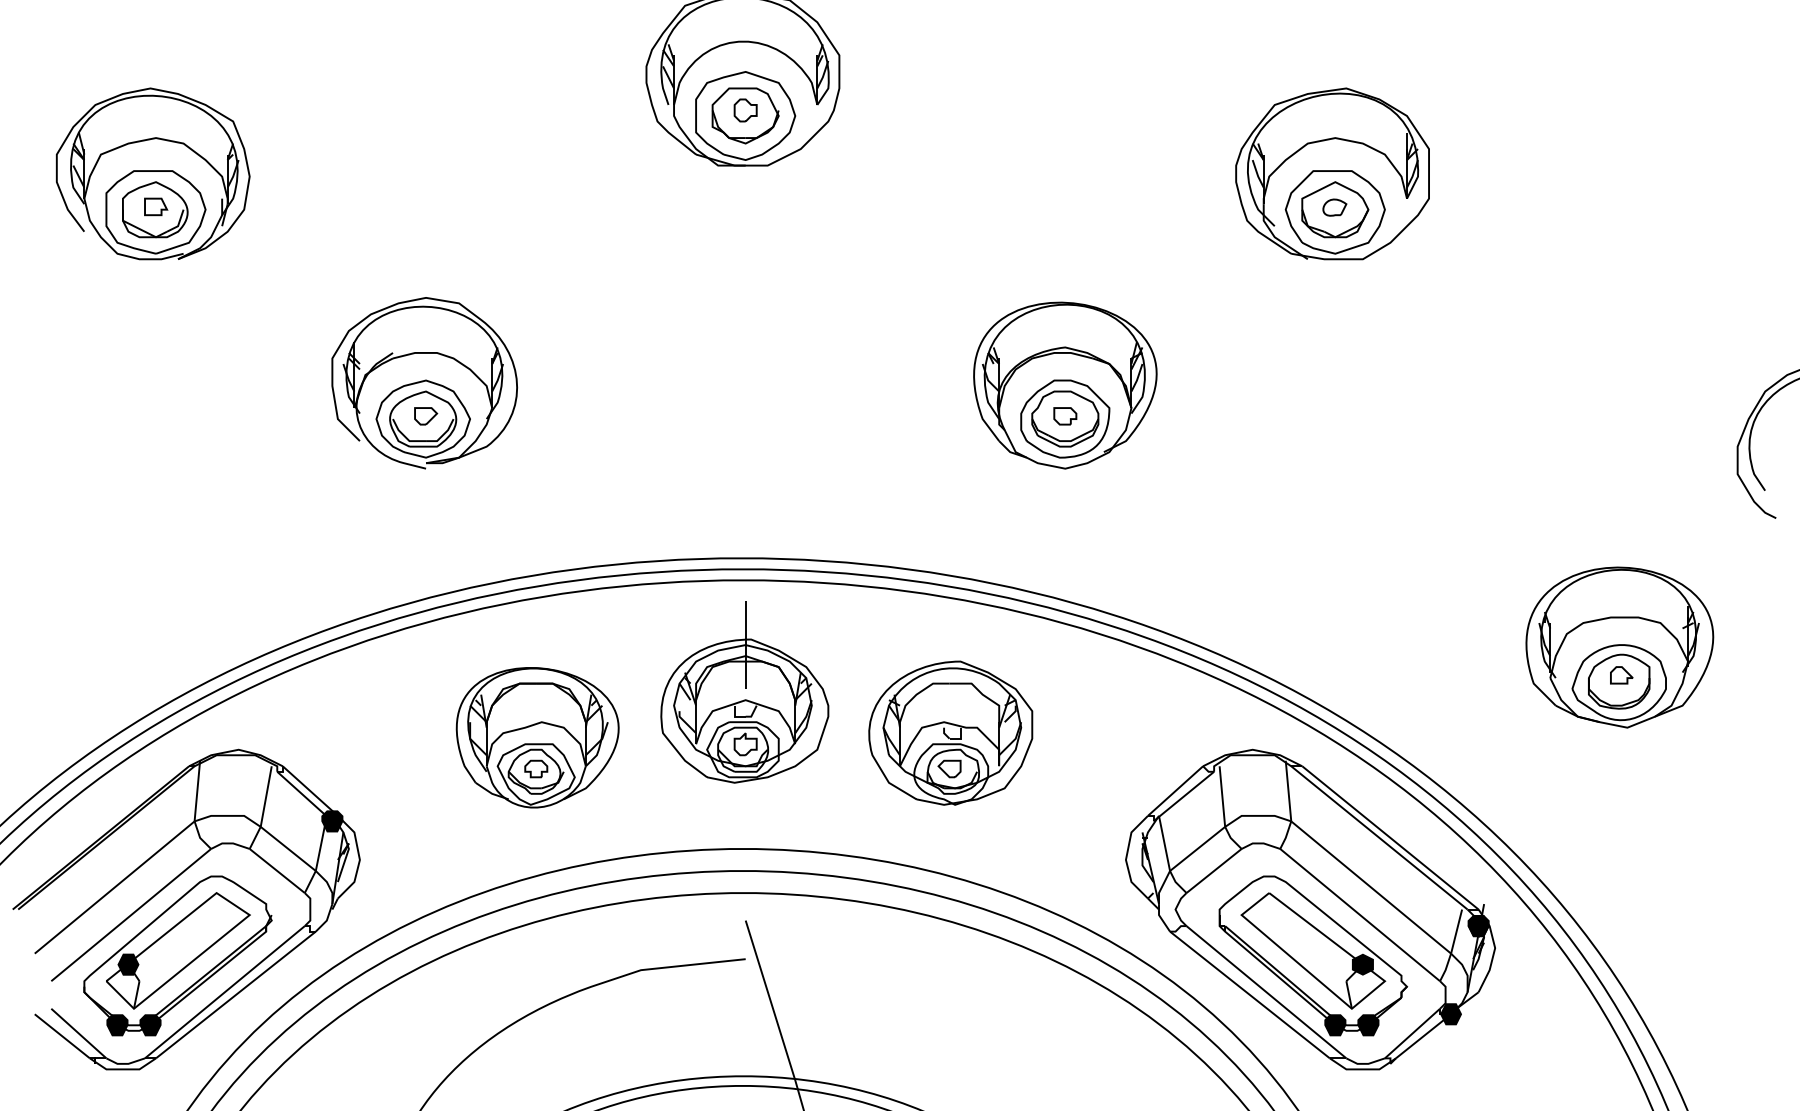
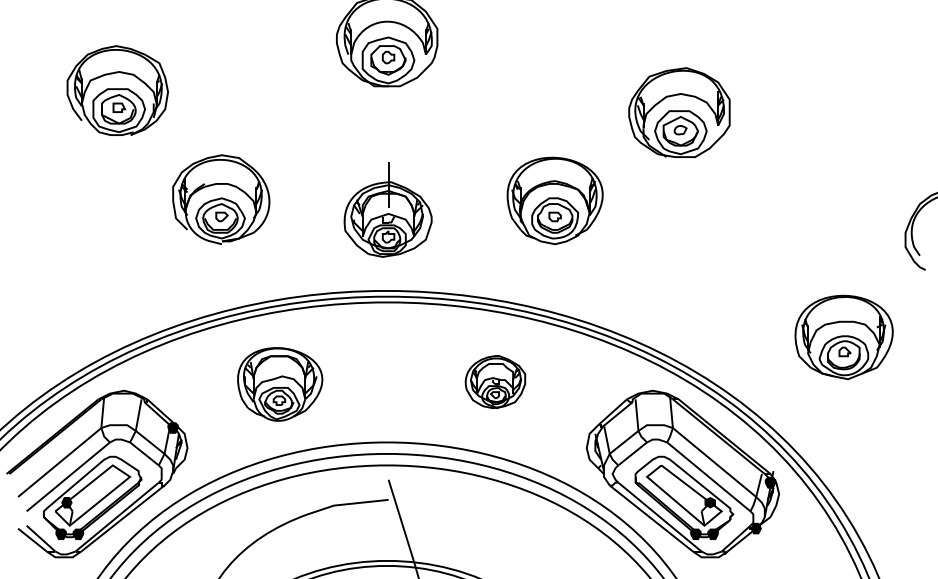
part: (152, 173) -> (117, 90), moved
part: (1332, 173) -> (679, 112), moved
part: (743, 691) -> (387, 209), moved
part: (950, 732) -> (495, 381), size x0.7

